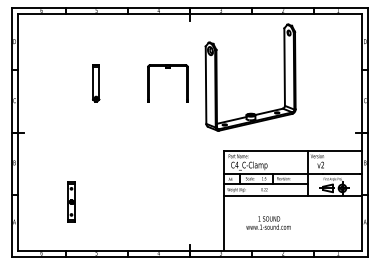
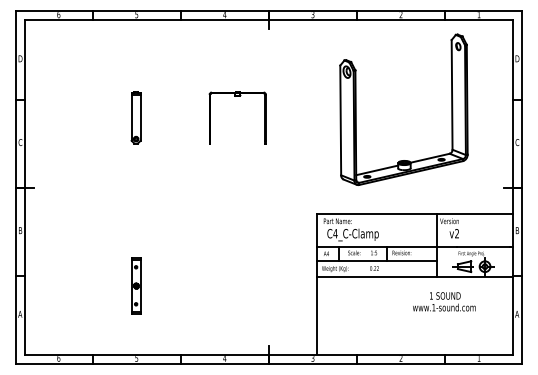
part: (217, 77) -> (356, 109), moved
part: (71, 201) -> (136, 285), moved
text: (268, 222) -> (444, 301), moved

